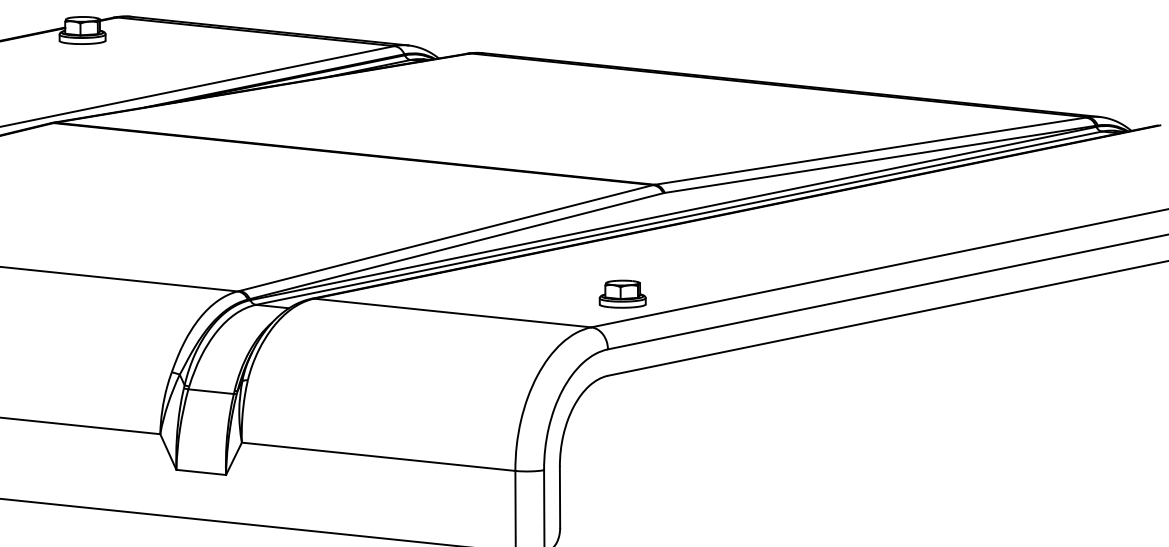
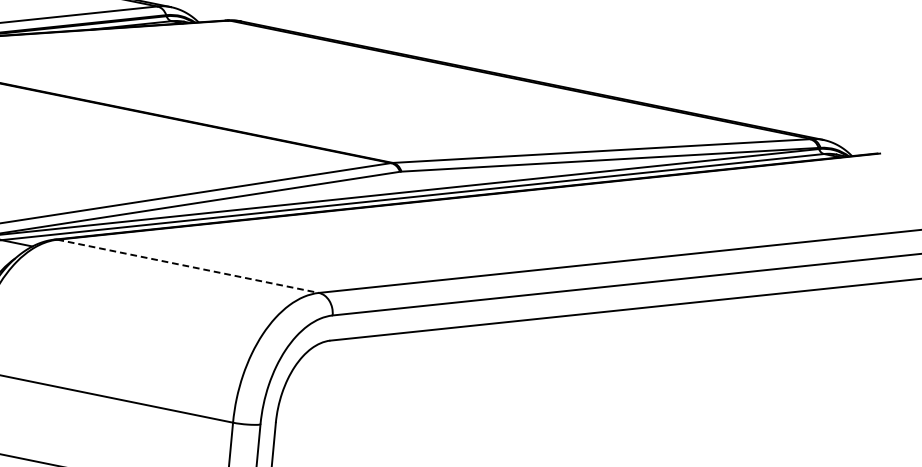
part: (622, 293) -> (351, 263), removed
line: (453, 313) -> (188, 266), solid -> dashed

